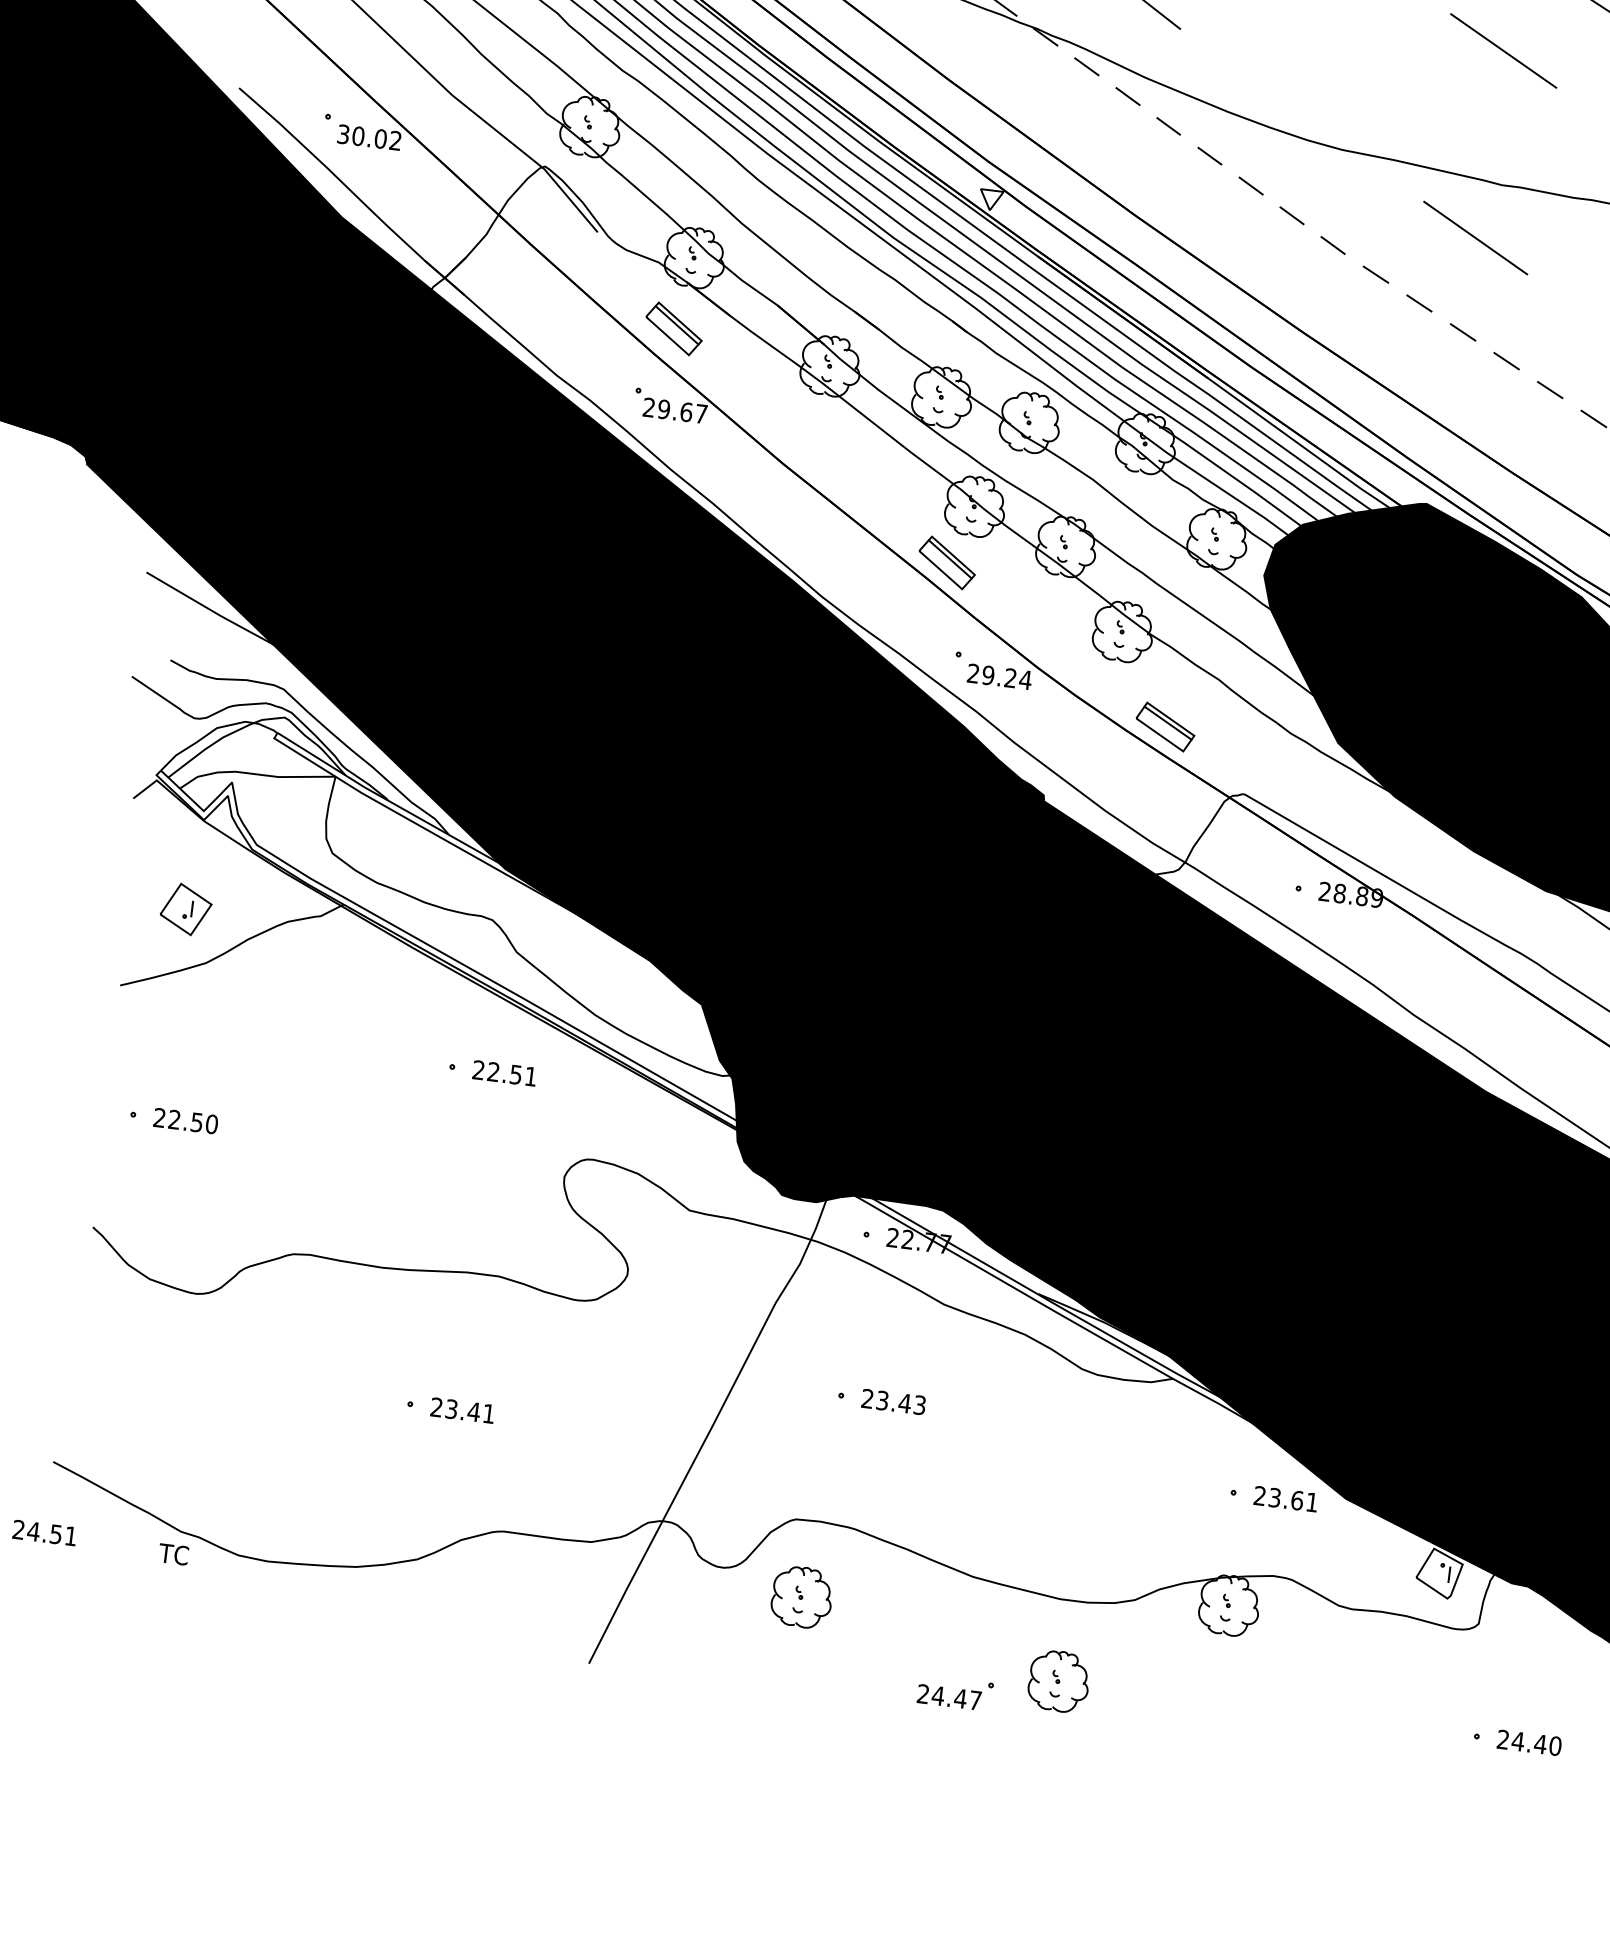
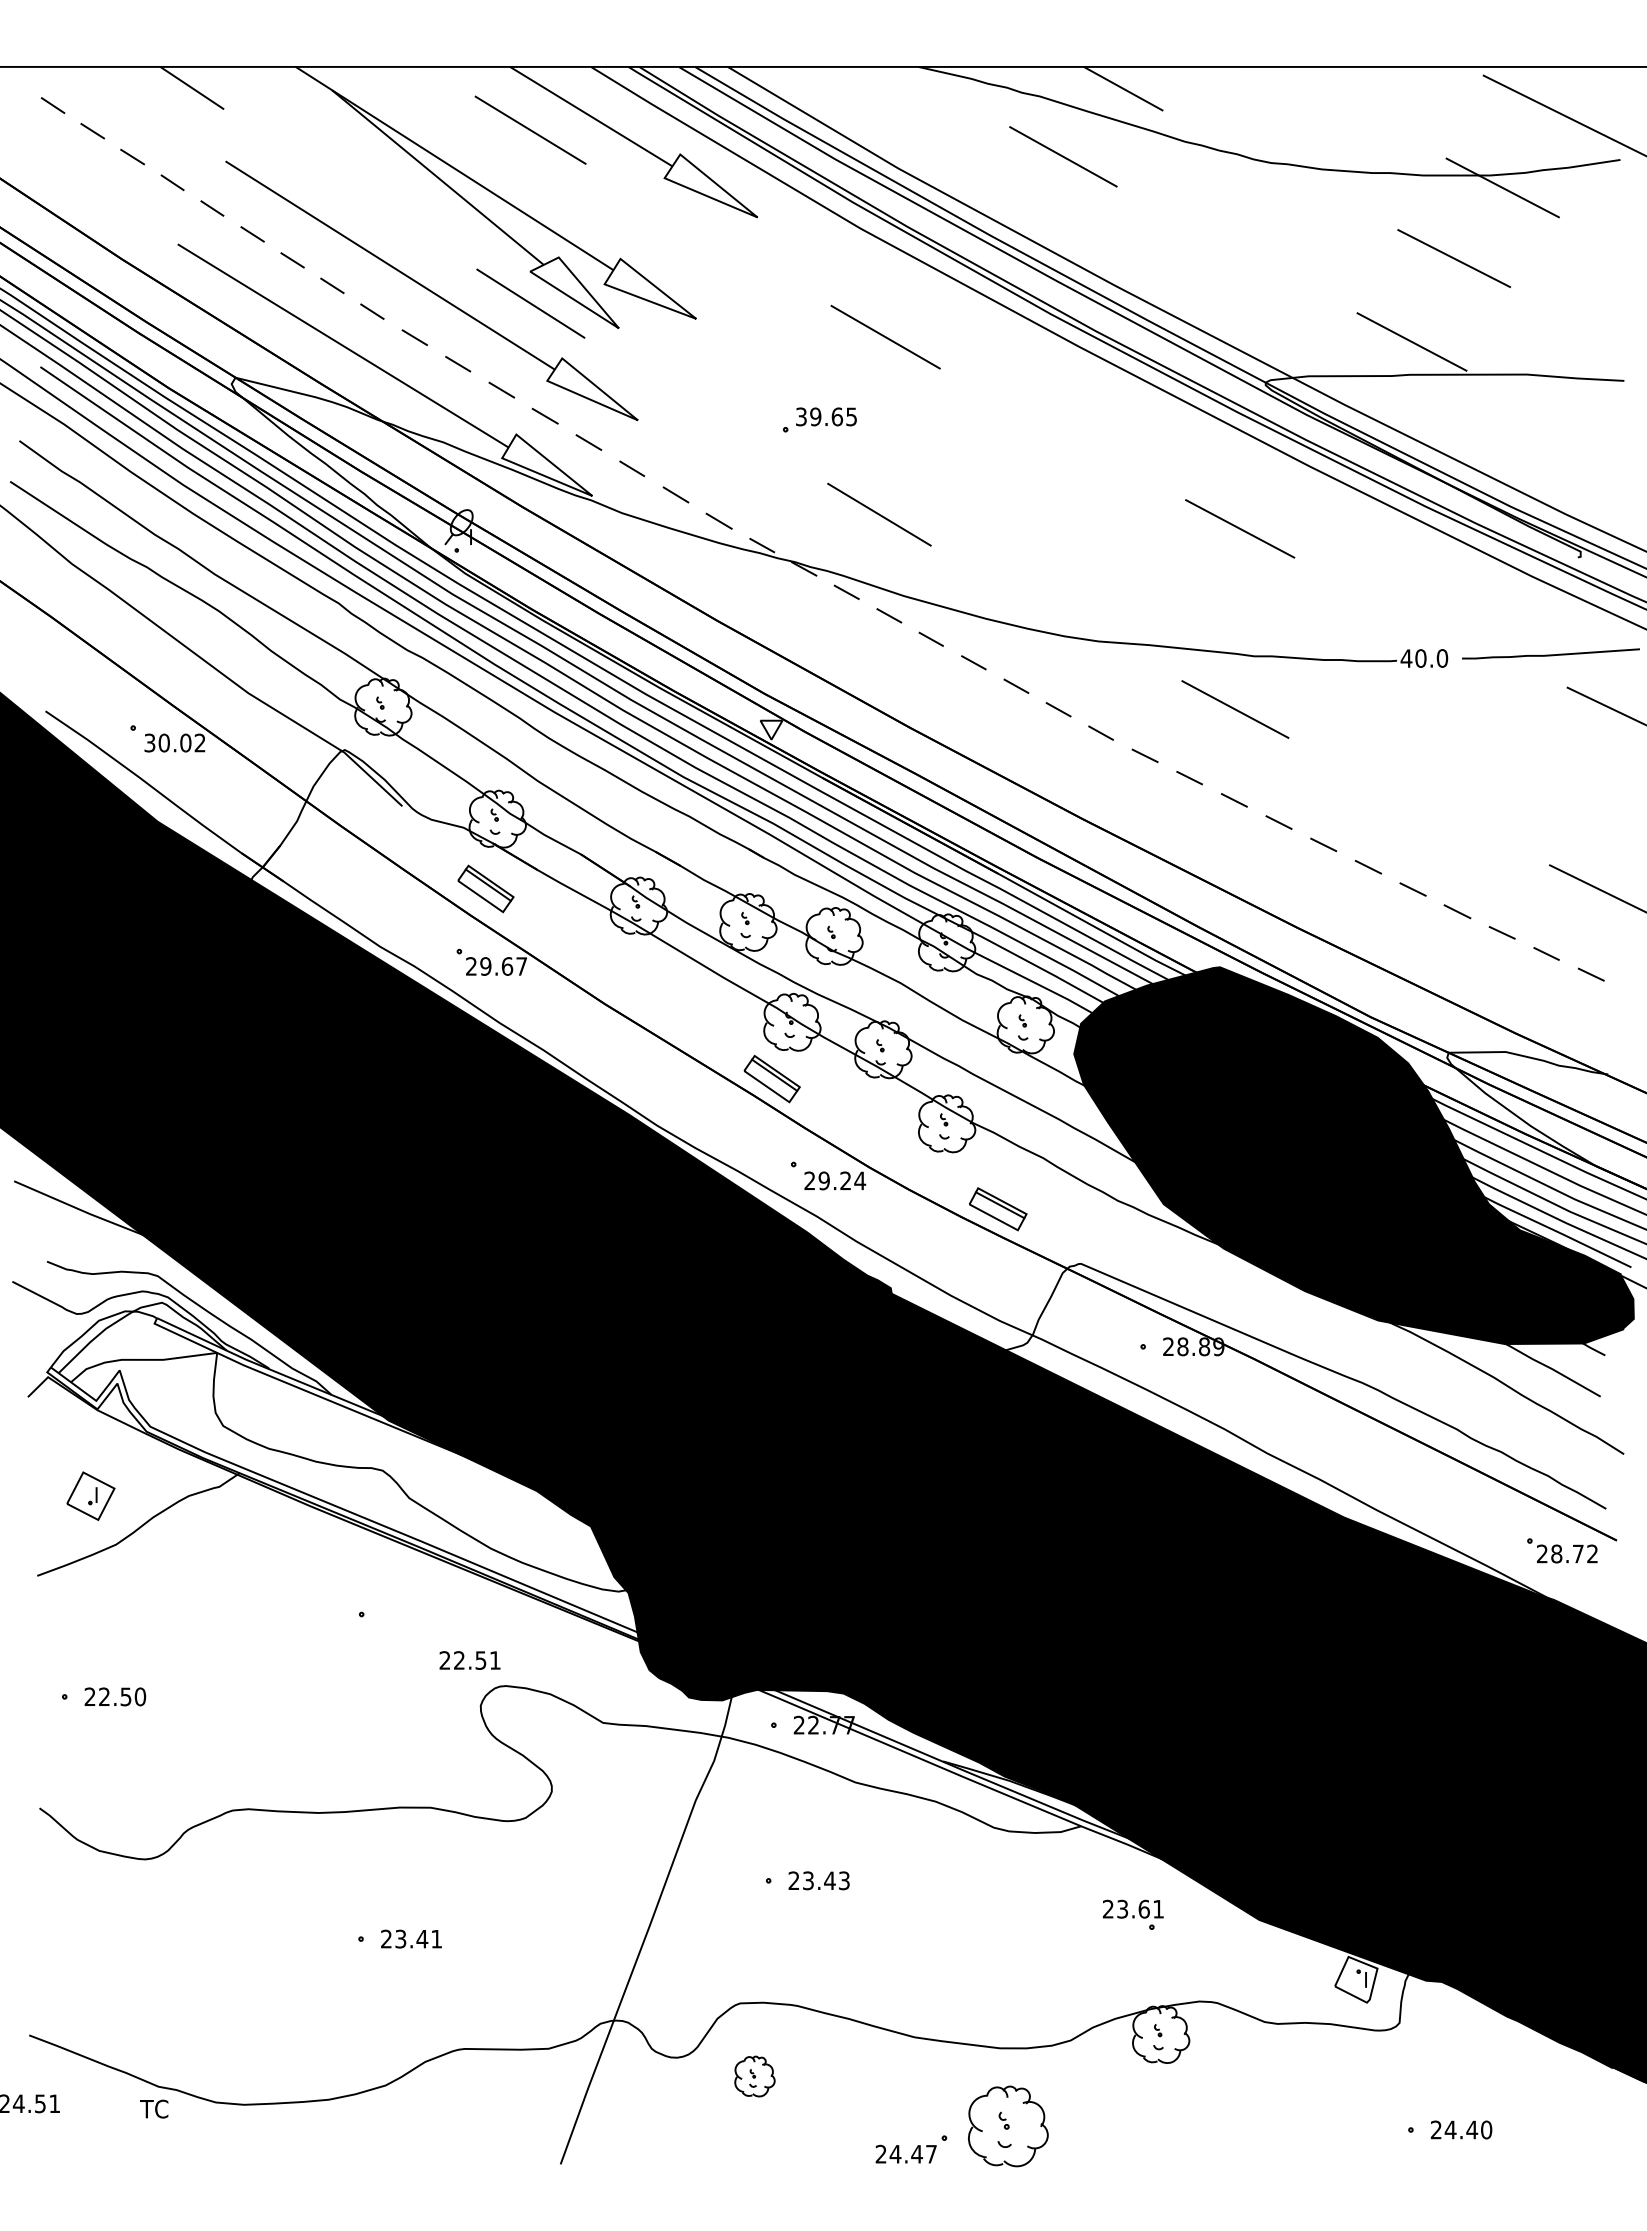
text: (504, 1073) -> (469, 1660), moved
text: (1285, 1498) -> (1132, 1908), moved
part: (801, 1597) -> (754, 2076), size x0.7
part: (1059, 1681) -> (1008, 2126), size x1.4

